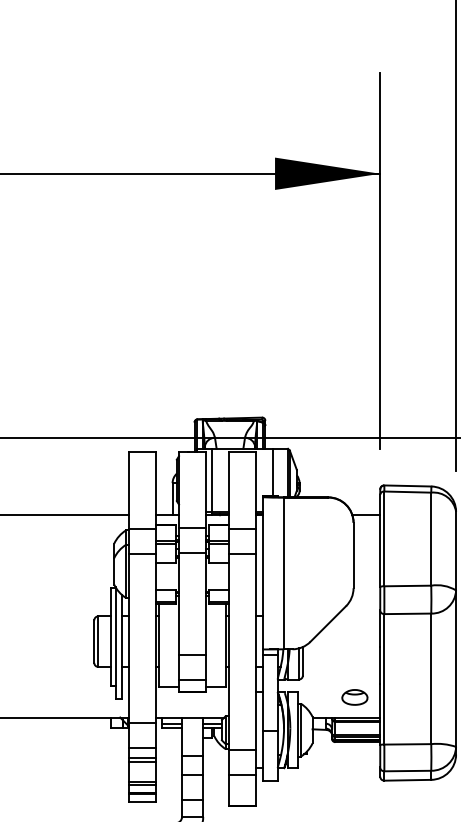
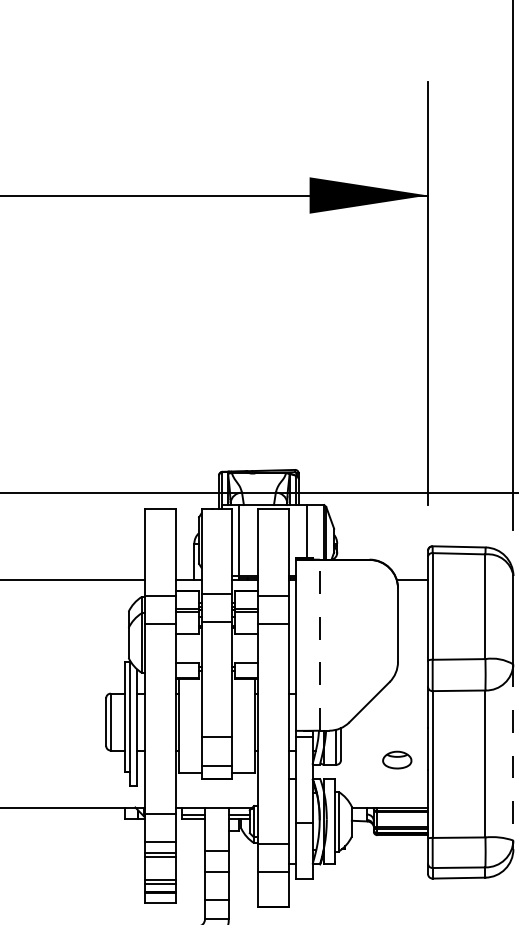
line: (284, 573) -> (320, 645), solid -> dashed
line: (456, 669) -> (513, 753), solid -> dashed
part: (354, 697) -> (396, 760), moved

